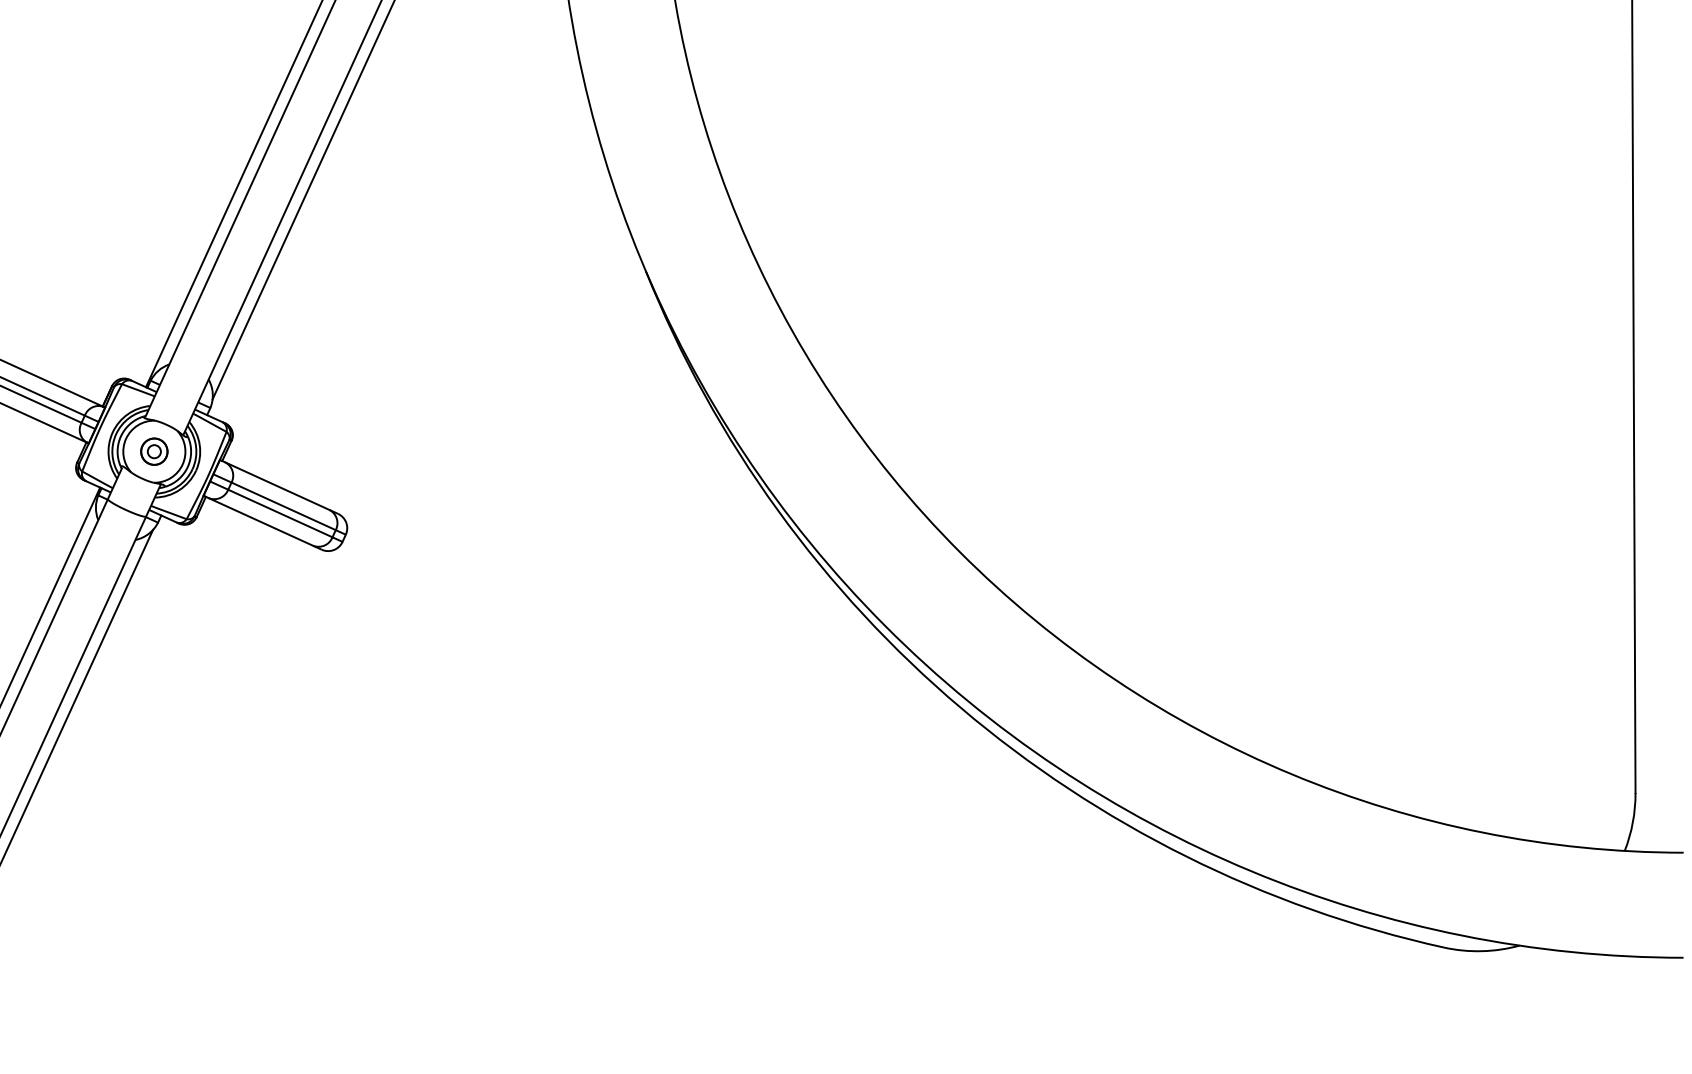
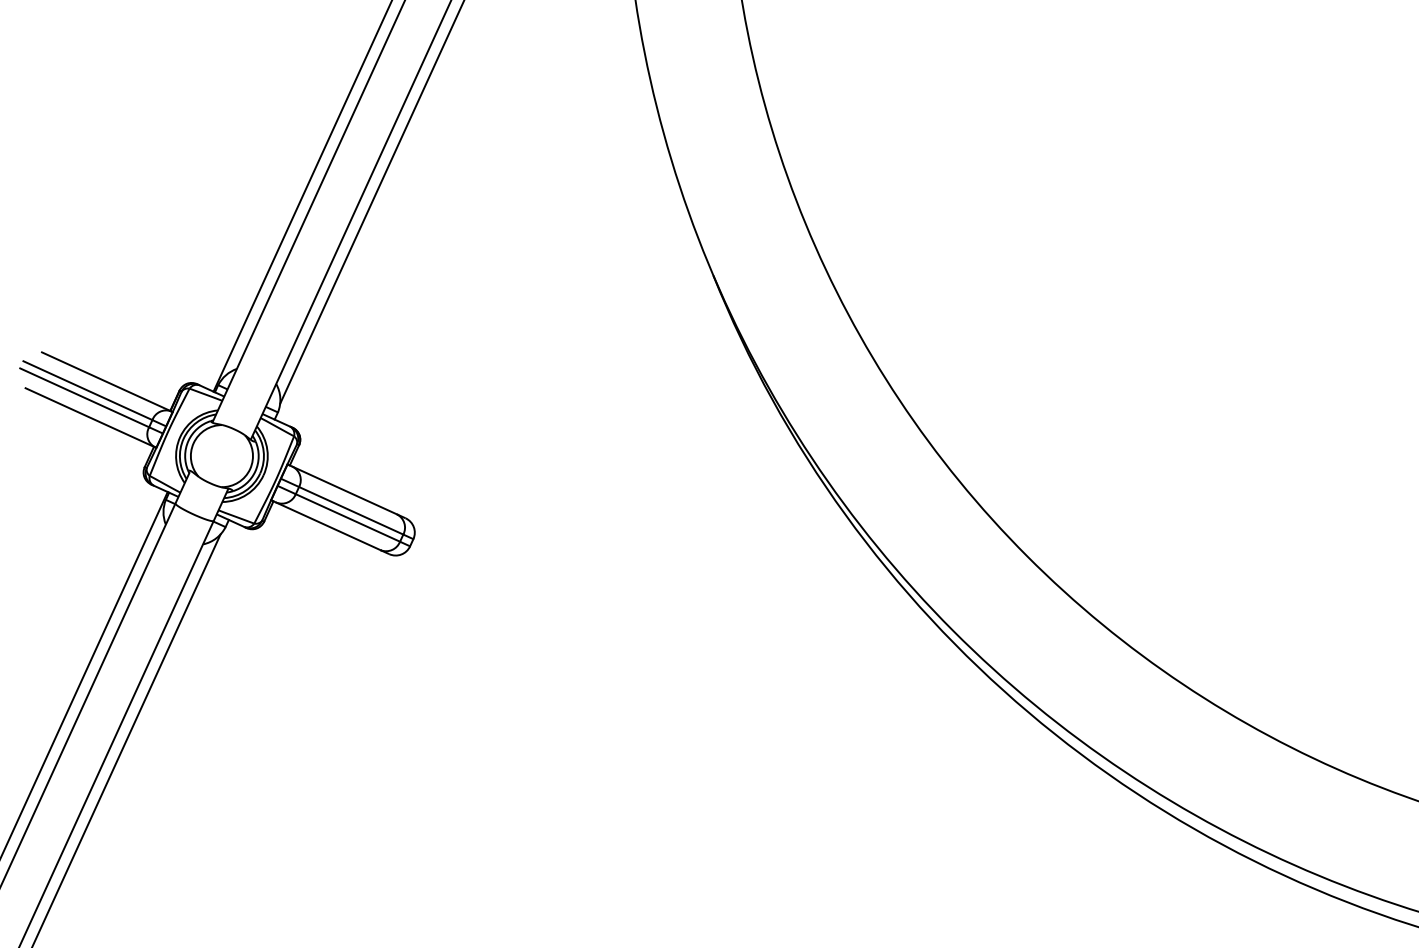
part: (154, 451) -> (222, 455), removed

